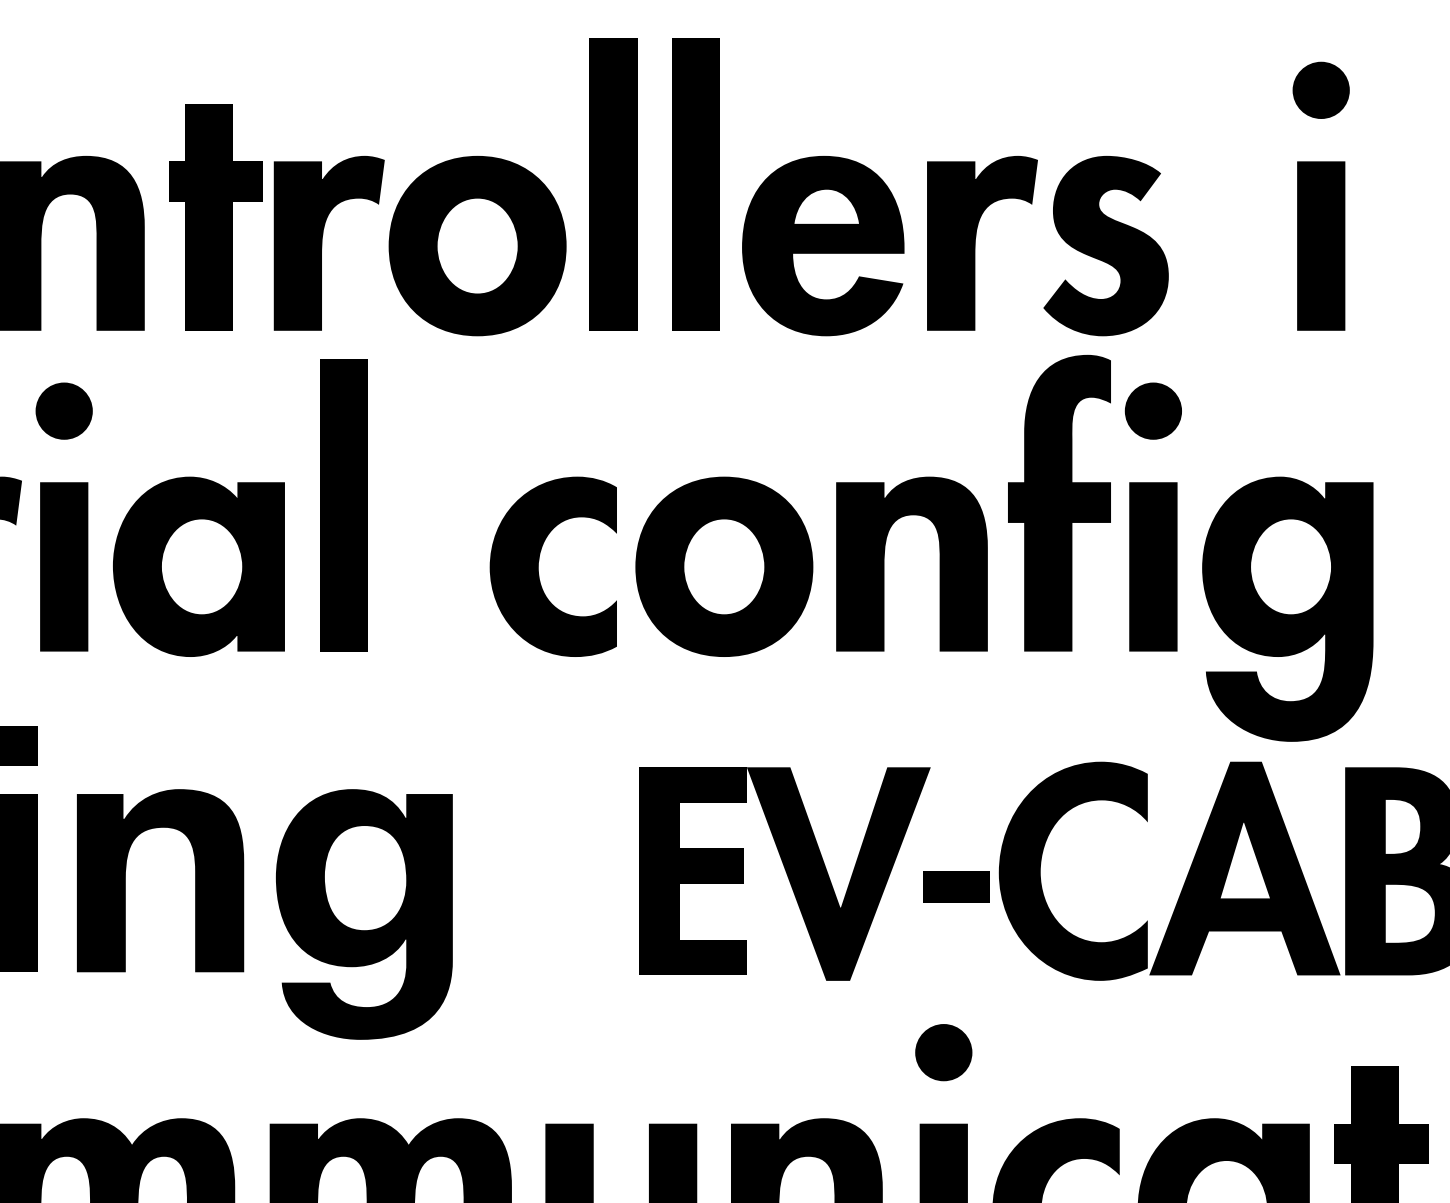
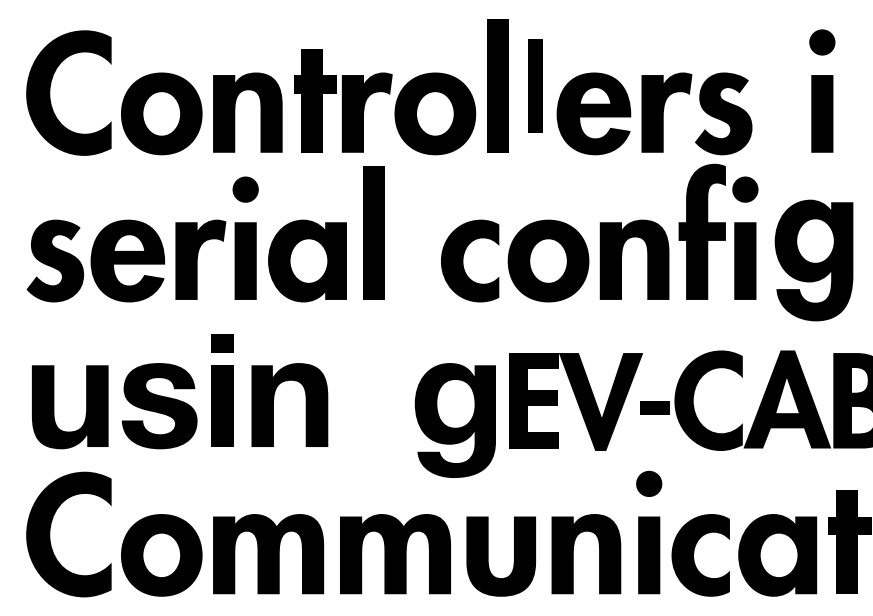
part: (695, 184) -> (535, 85), size x0.7
part: (1286, 609) -> (813, 260), moved
part: (362, 914) -> (454, 420), moved

